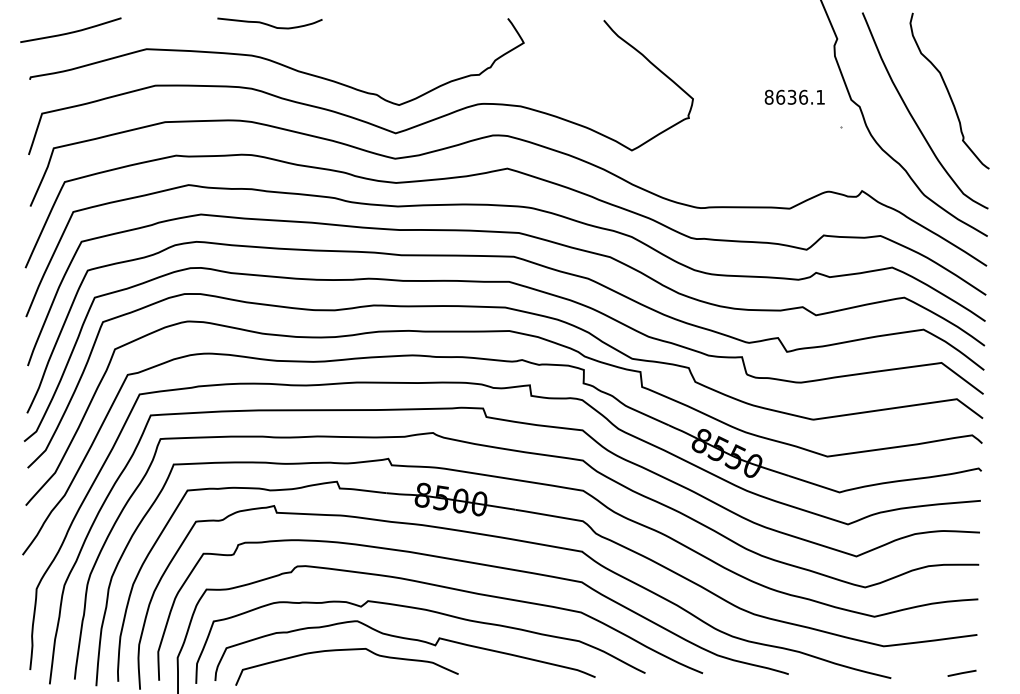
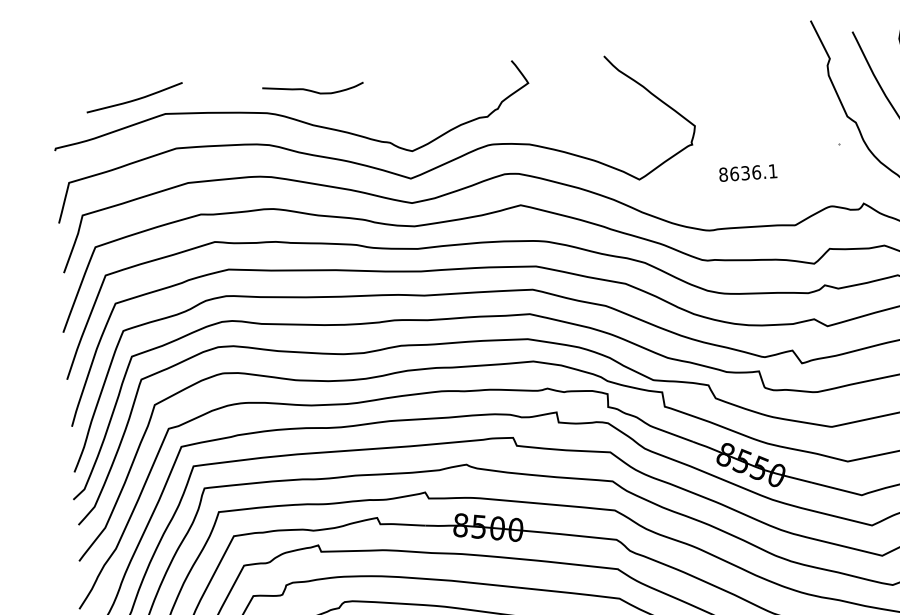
curve: (269, 24) -> (312, 90), moved
curve: (71, 31) -> (135, 98), moved
text: (794, 96) -> (747, 172), moved

